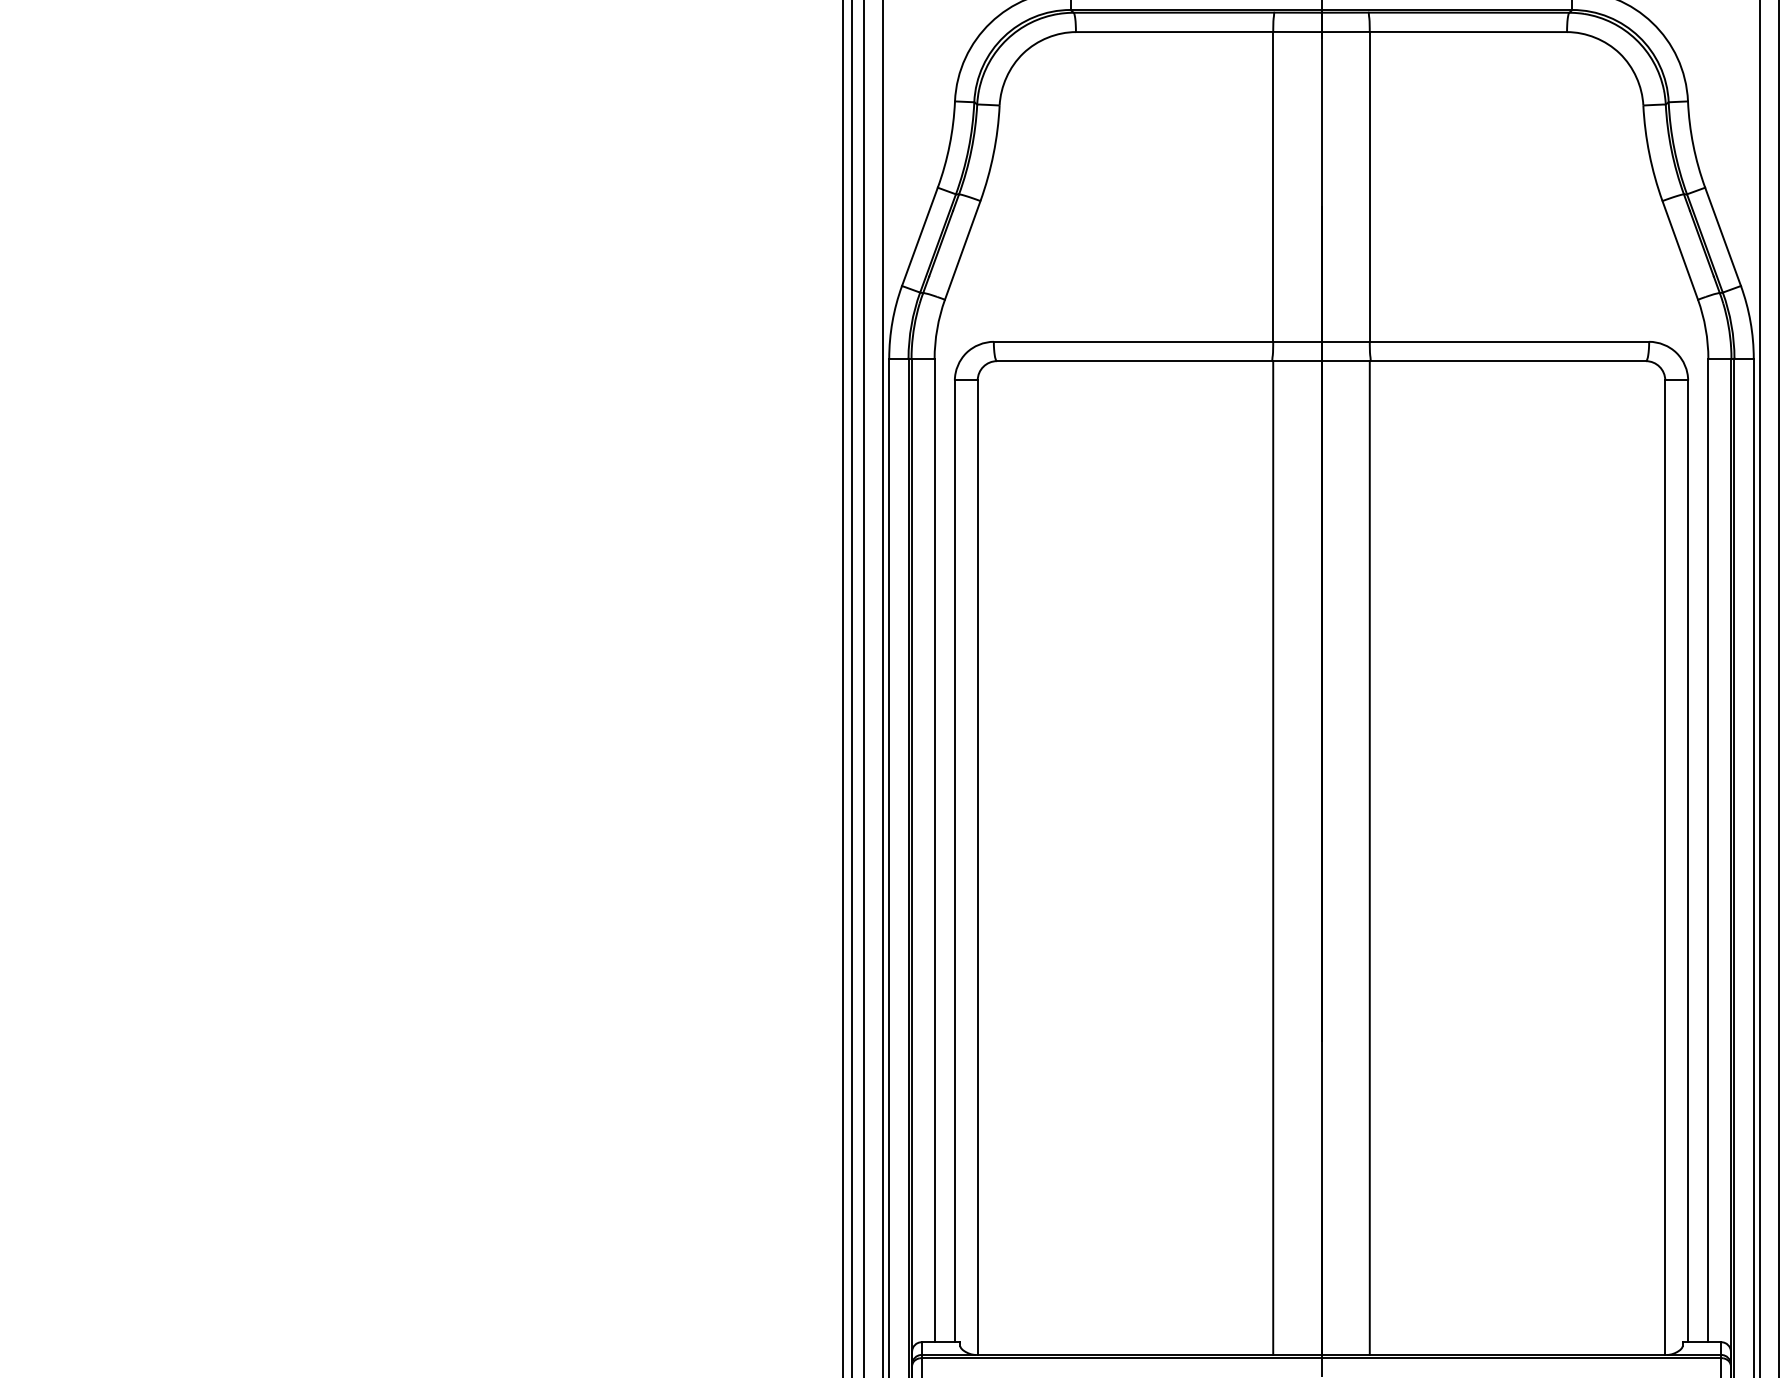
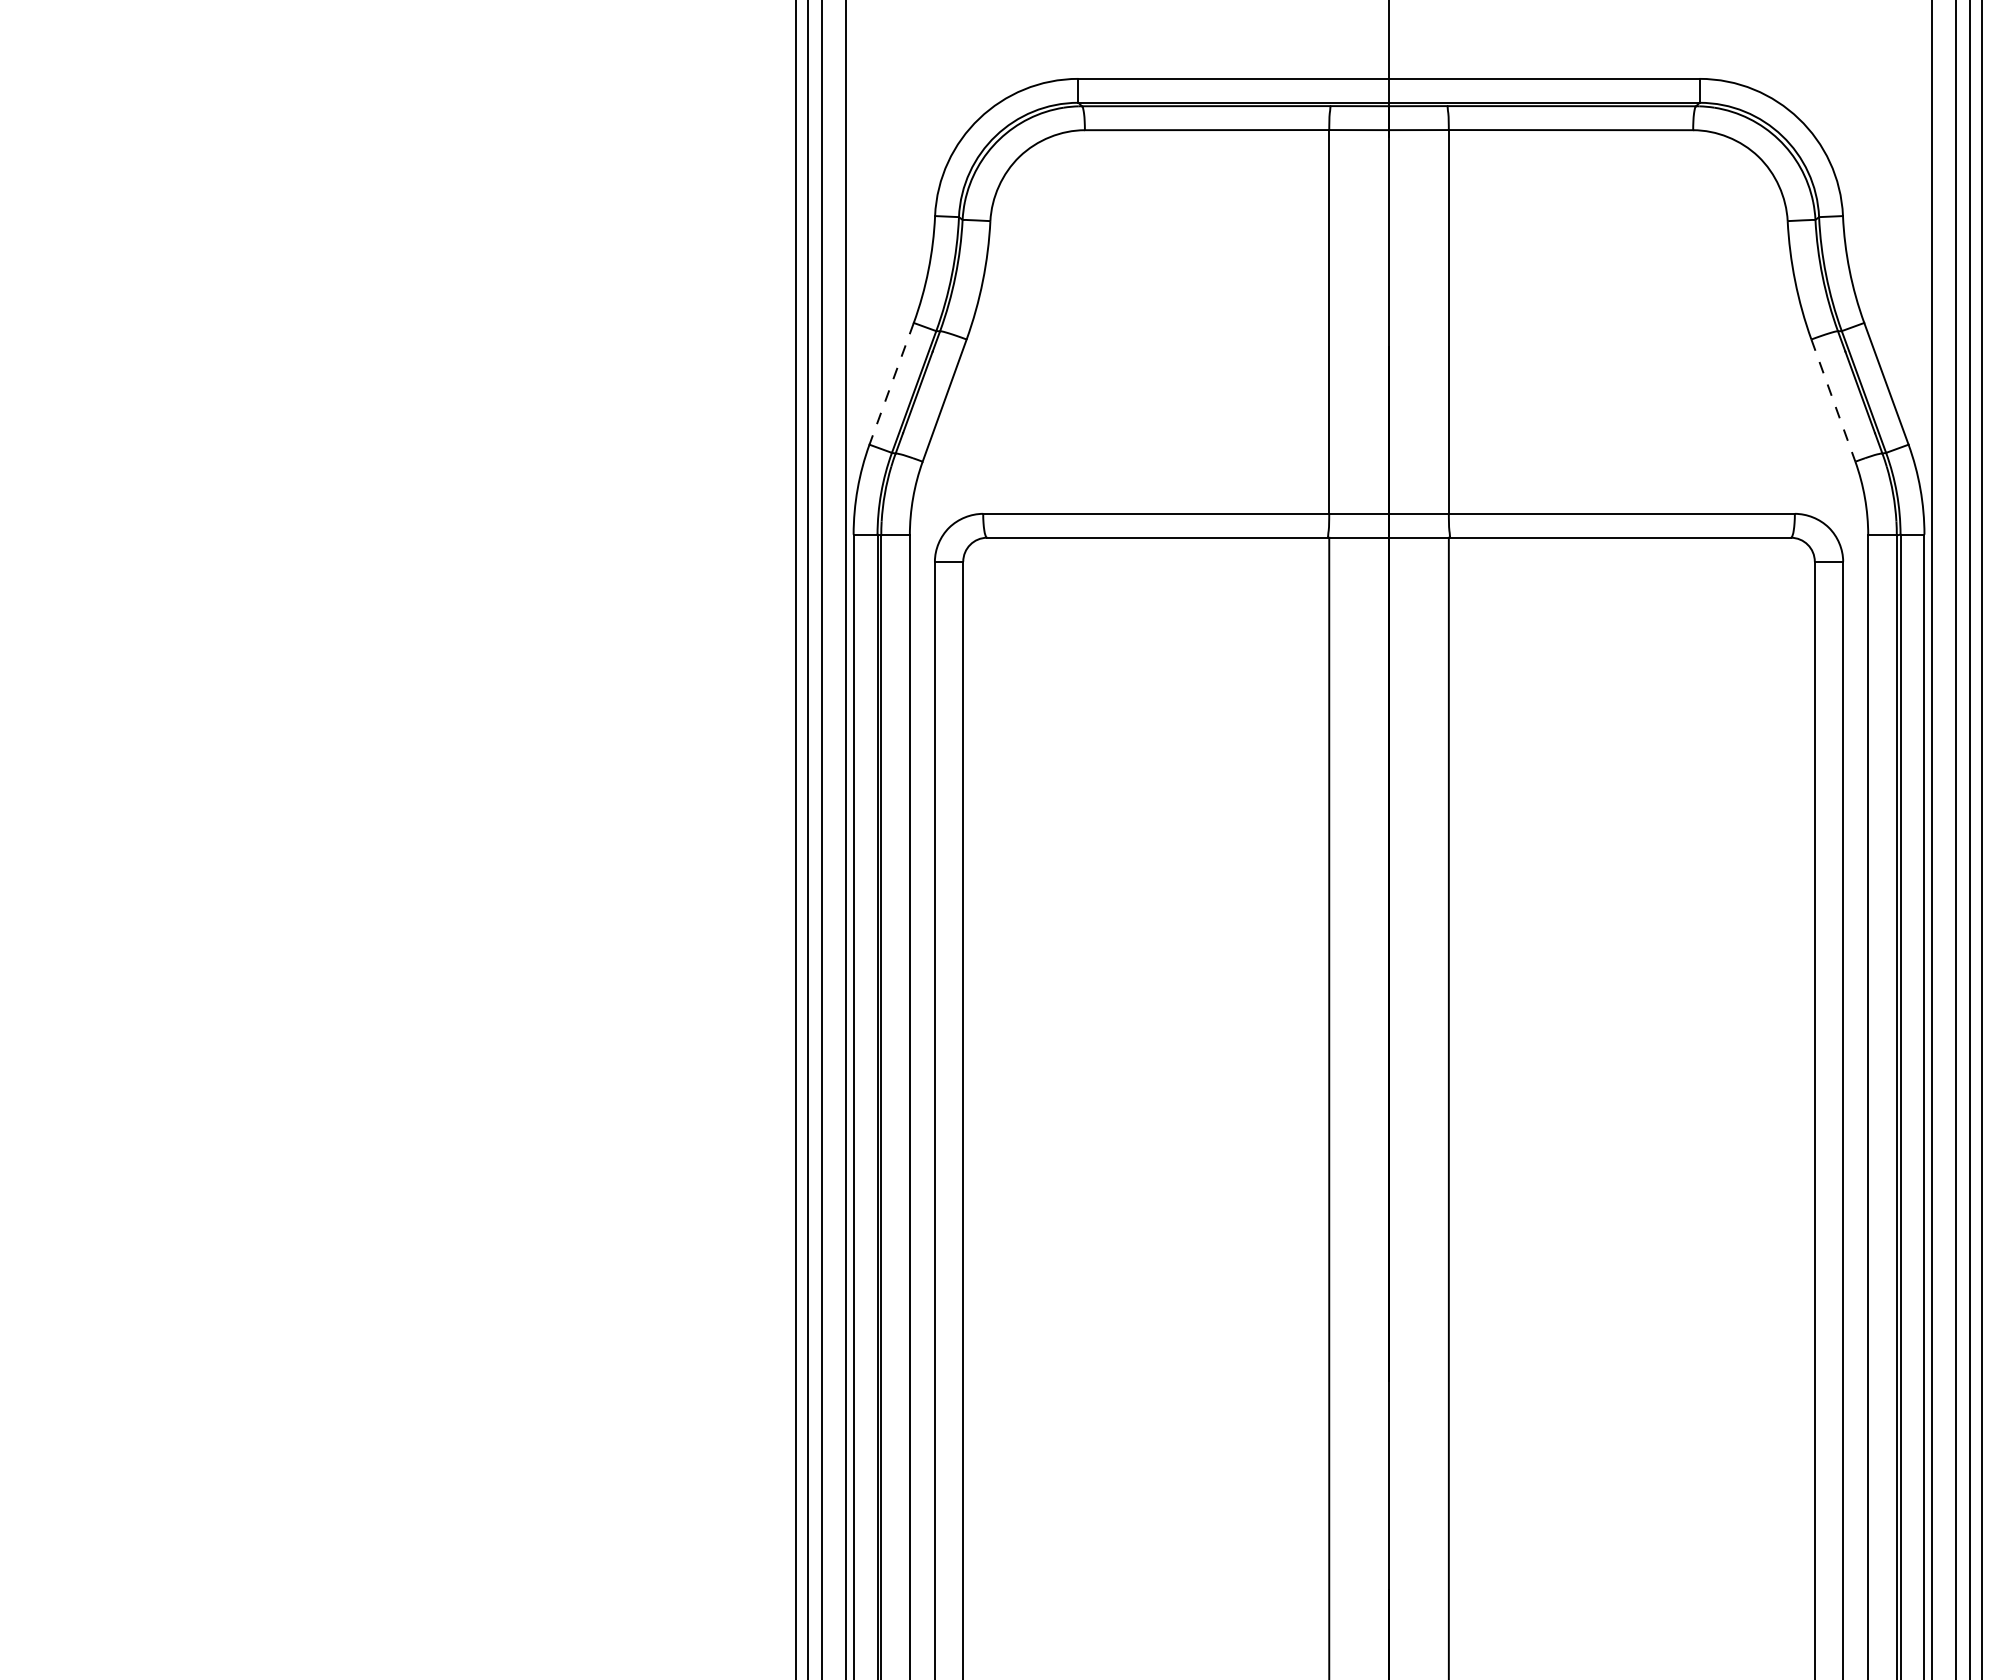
line: (919, 237) -> (891, 384), solid -> dashed
line: (1680, 250) -> (1833, 400), solid -> dashed

